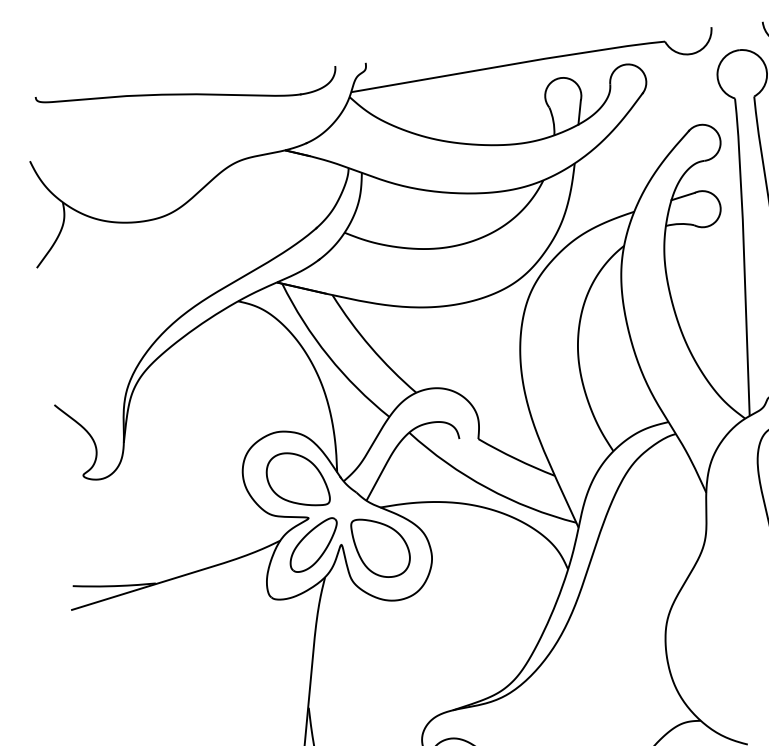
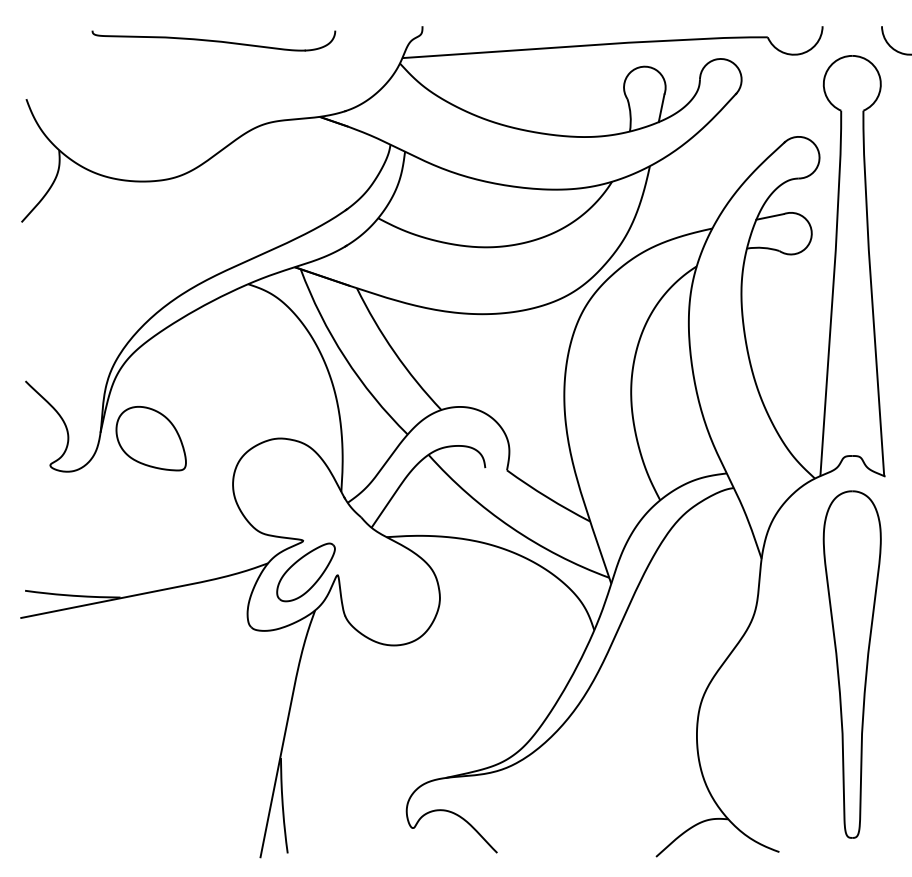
part: (186, 93) -> (213, 40), size x0.7
part: (297, 479) -> (150, 438), moved
part: (380, 547) -> (382, 582), removed

